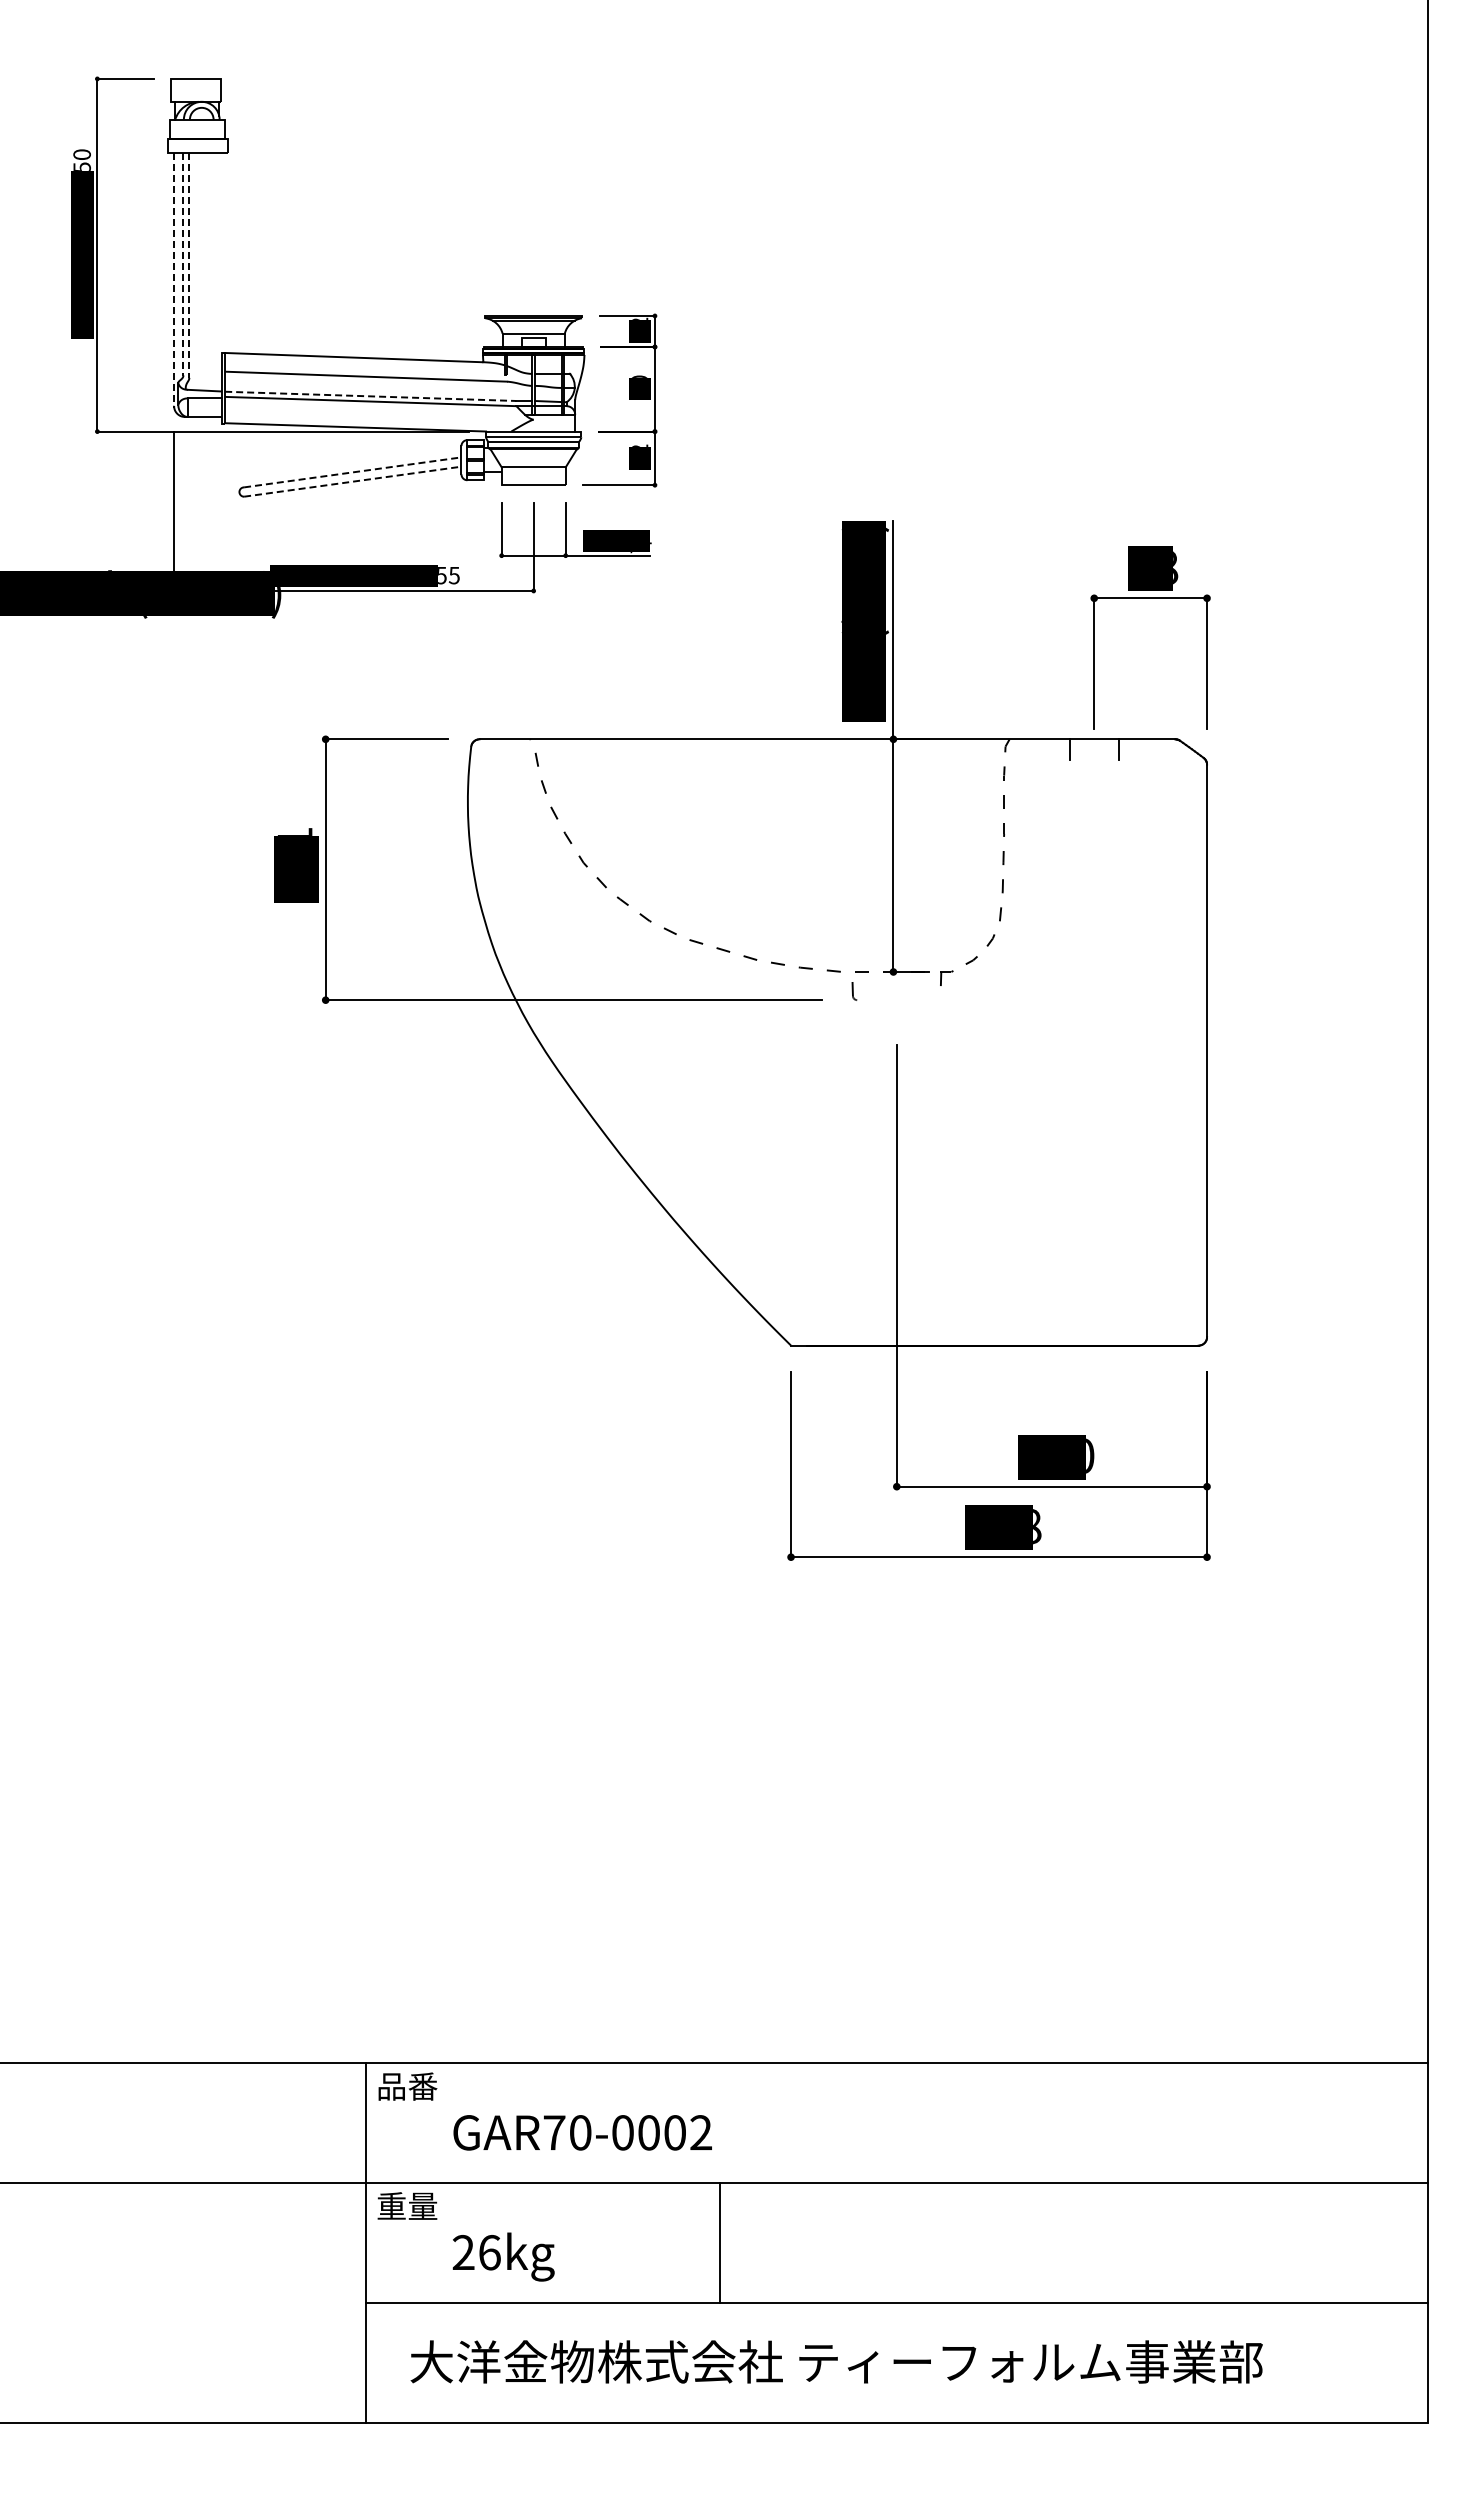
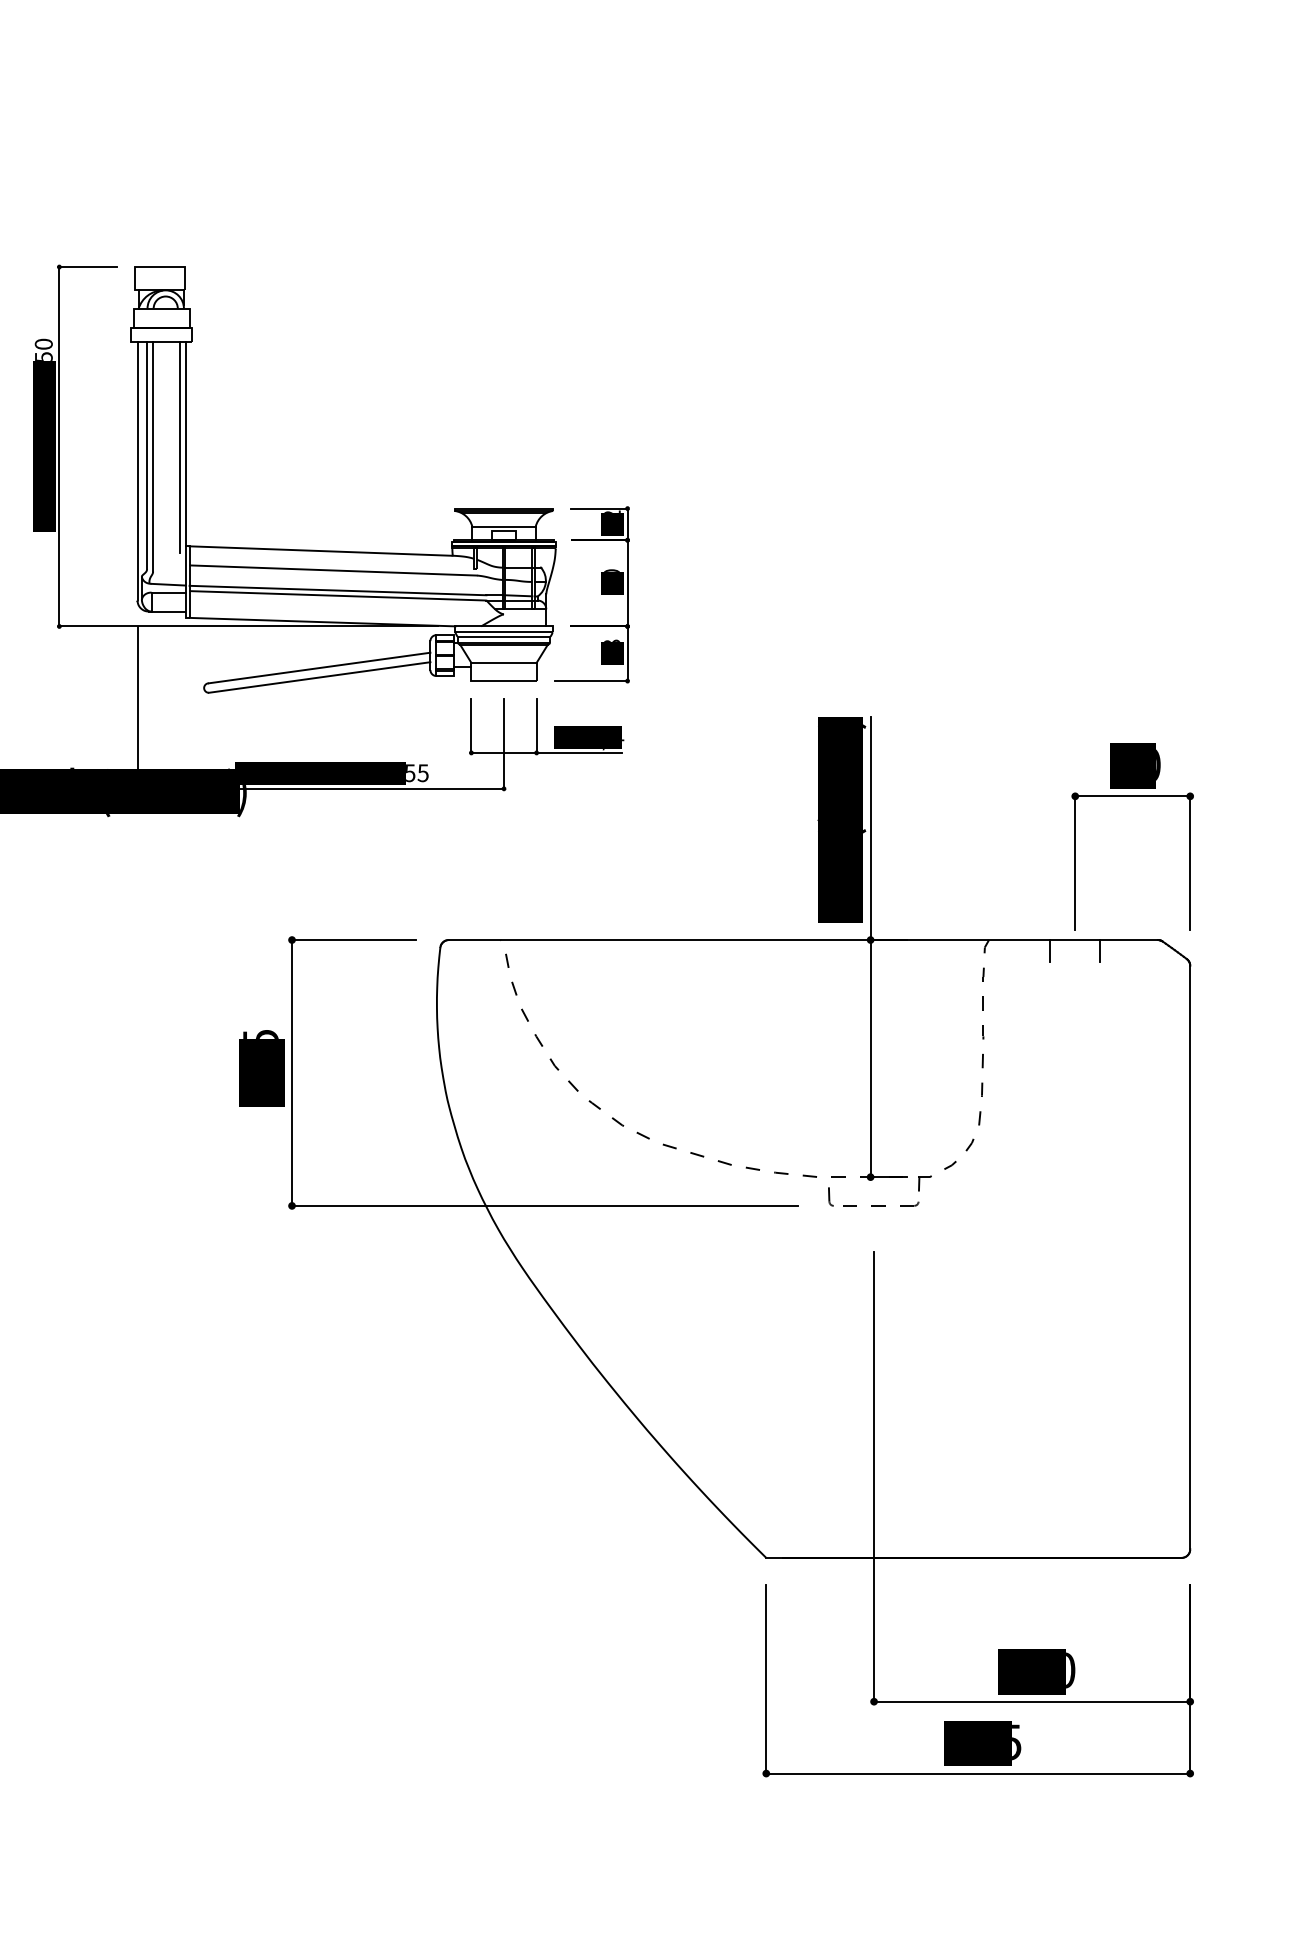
line: (221, 252) -> (185, 443), added
line: (215, 255) -> (179, 446), added
line: (183, 264) -> (147, 456), dashed -> solid
line: (189, 265) -> (153, 457), dashed -> solid
line: (174, 279) -> (137, 471), dashed -> solid
line: (370, 396) -> (337, 590), dashed -> solid
text: (639, 445) -> (611, 640), 32 -> 38
line: (352, 472) -> (319, 668), dashed -> solid
line: (352, 481) -> (319, 677), dashed -> solid
text: (1175, 567) -> (1158, 764), 98 -> 80
text: (294, 831) -> (260, 1033), 171 -> 185
part: (903, 998) -> (880, 1204), added
text: (1037, 1526) -> (1017, 1742), 298 -> 295

